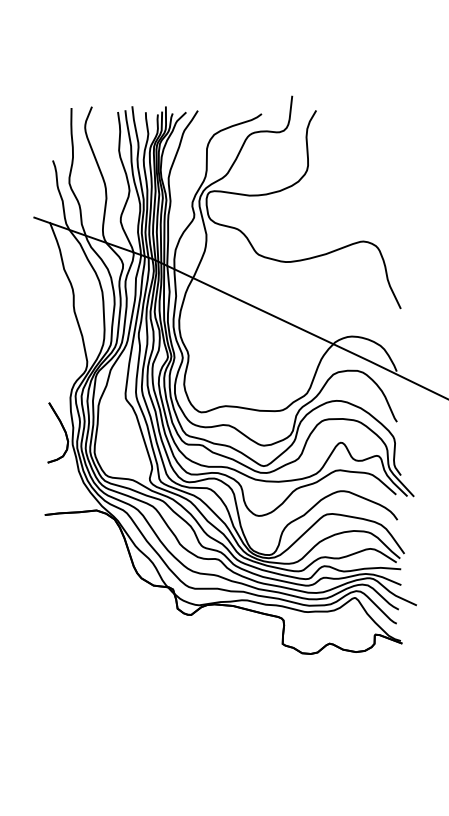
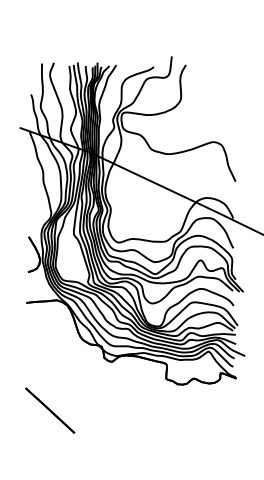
line: (85, 697) -> (50, 410), added

